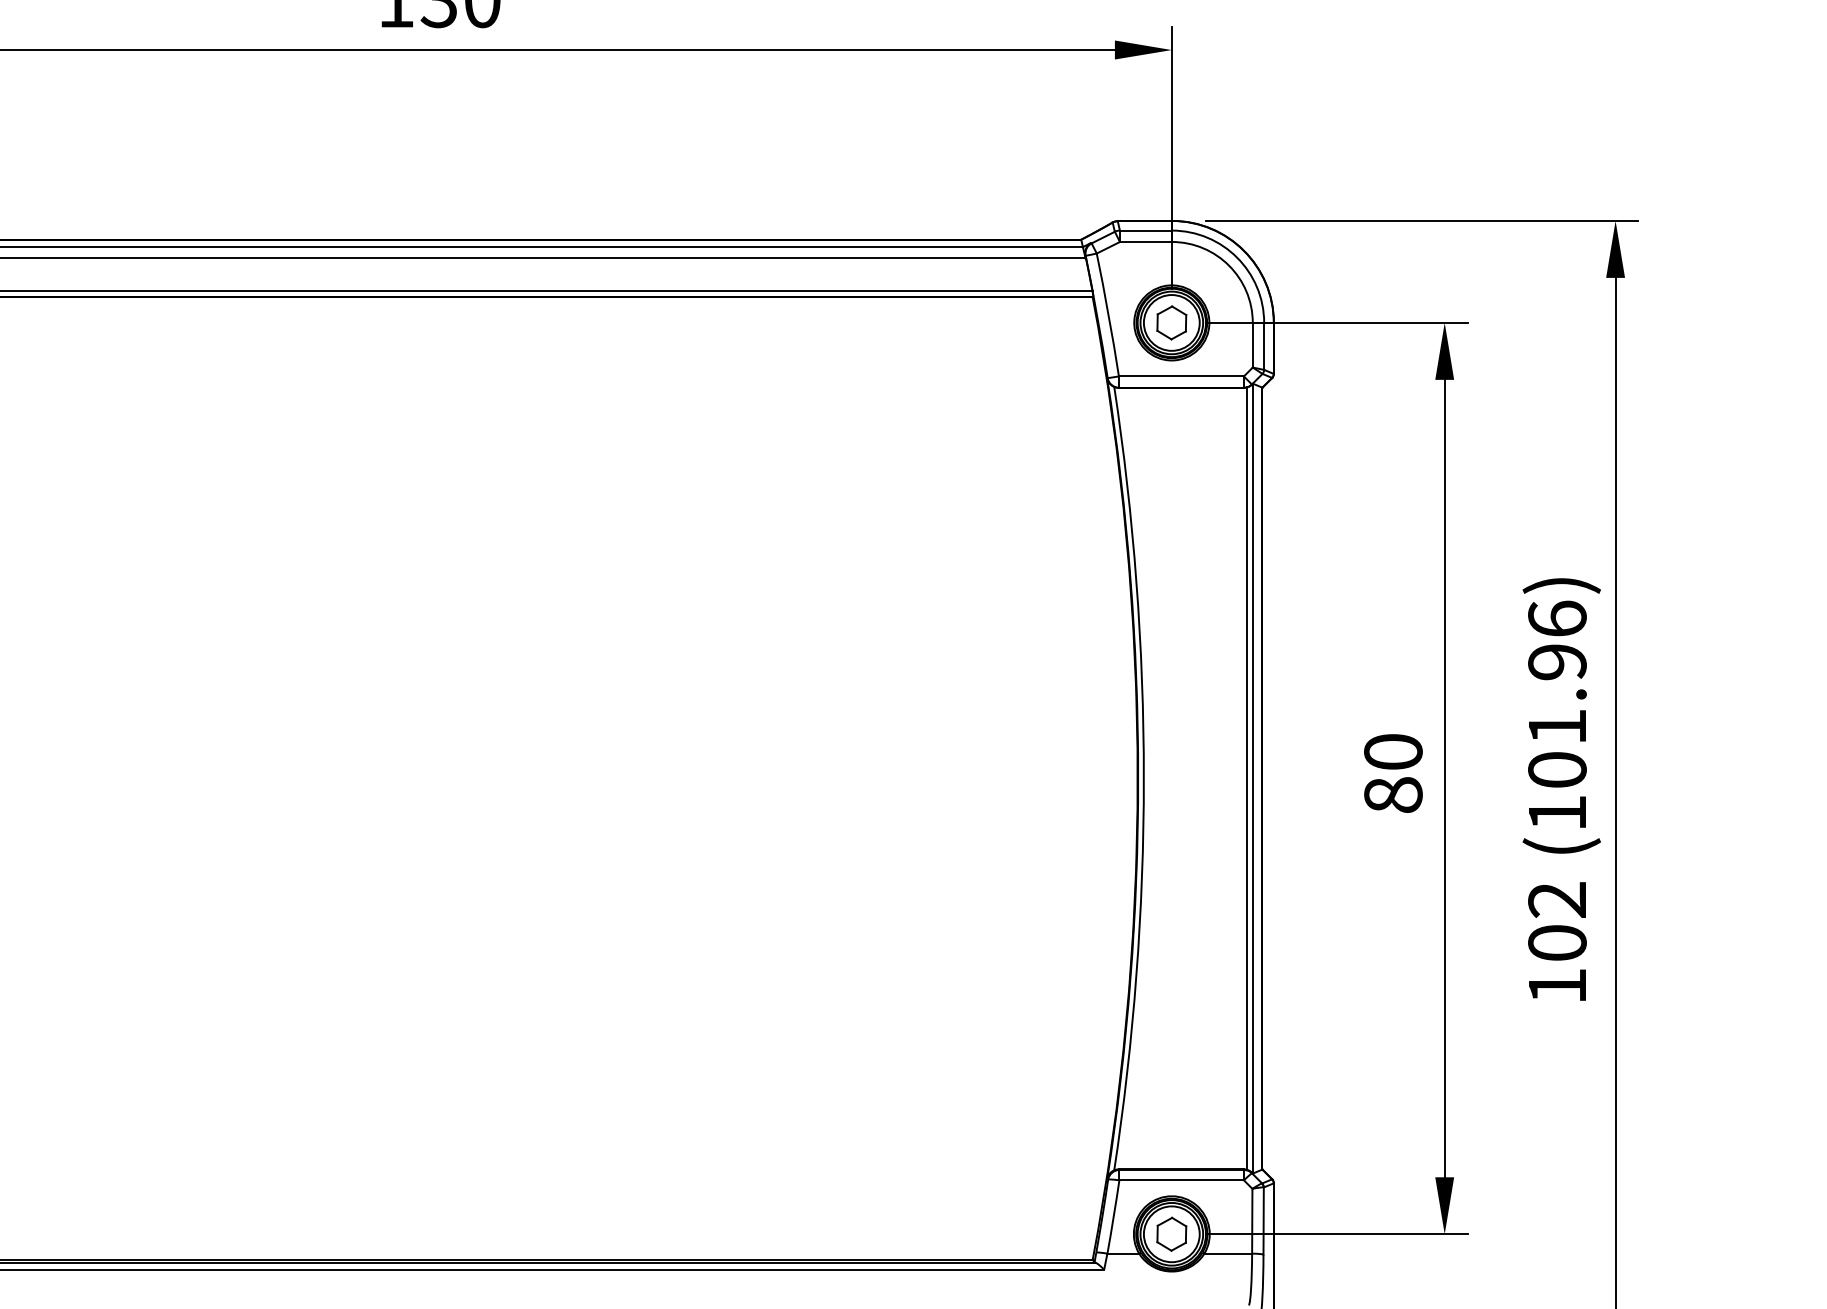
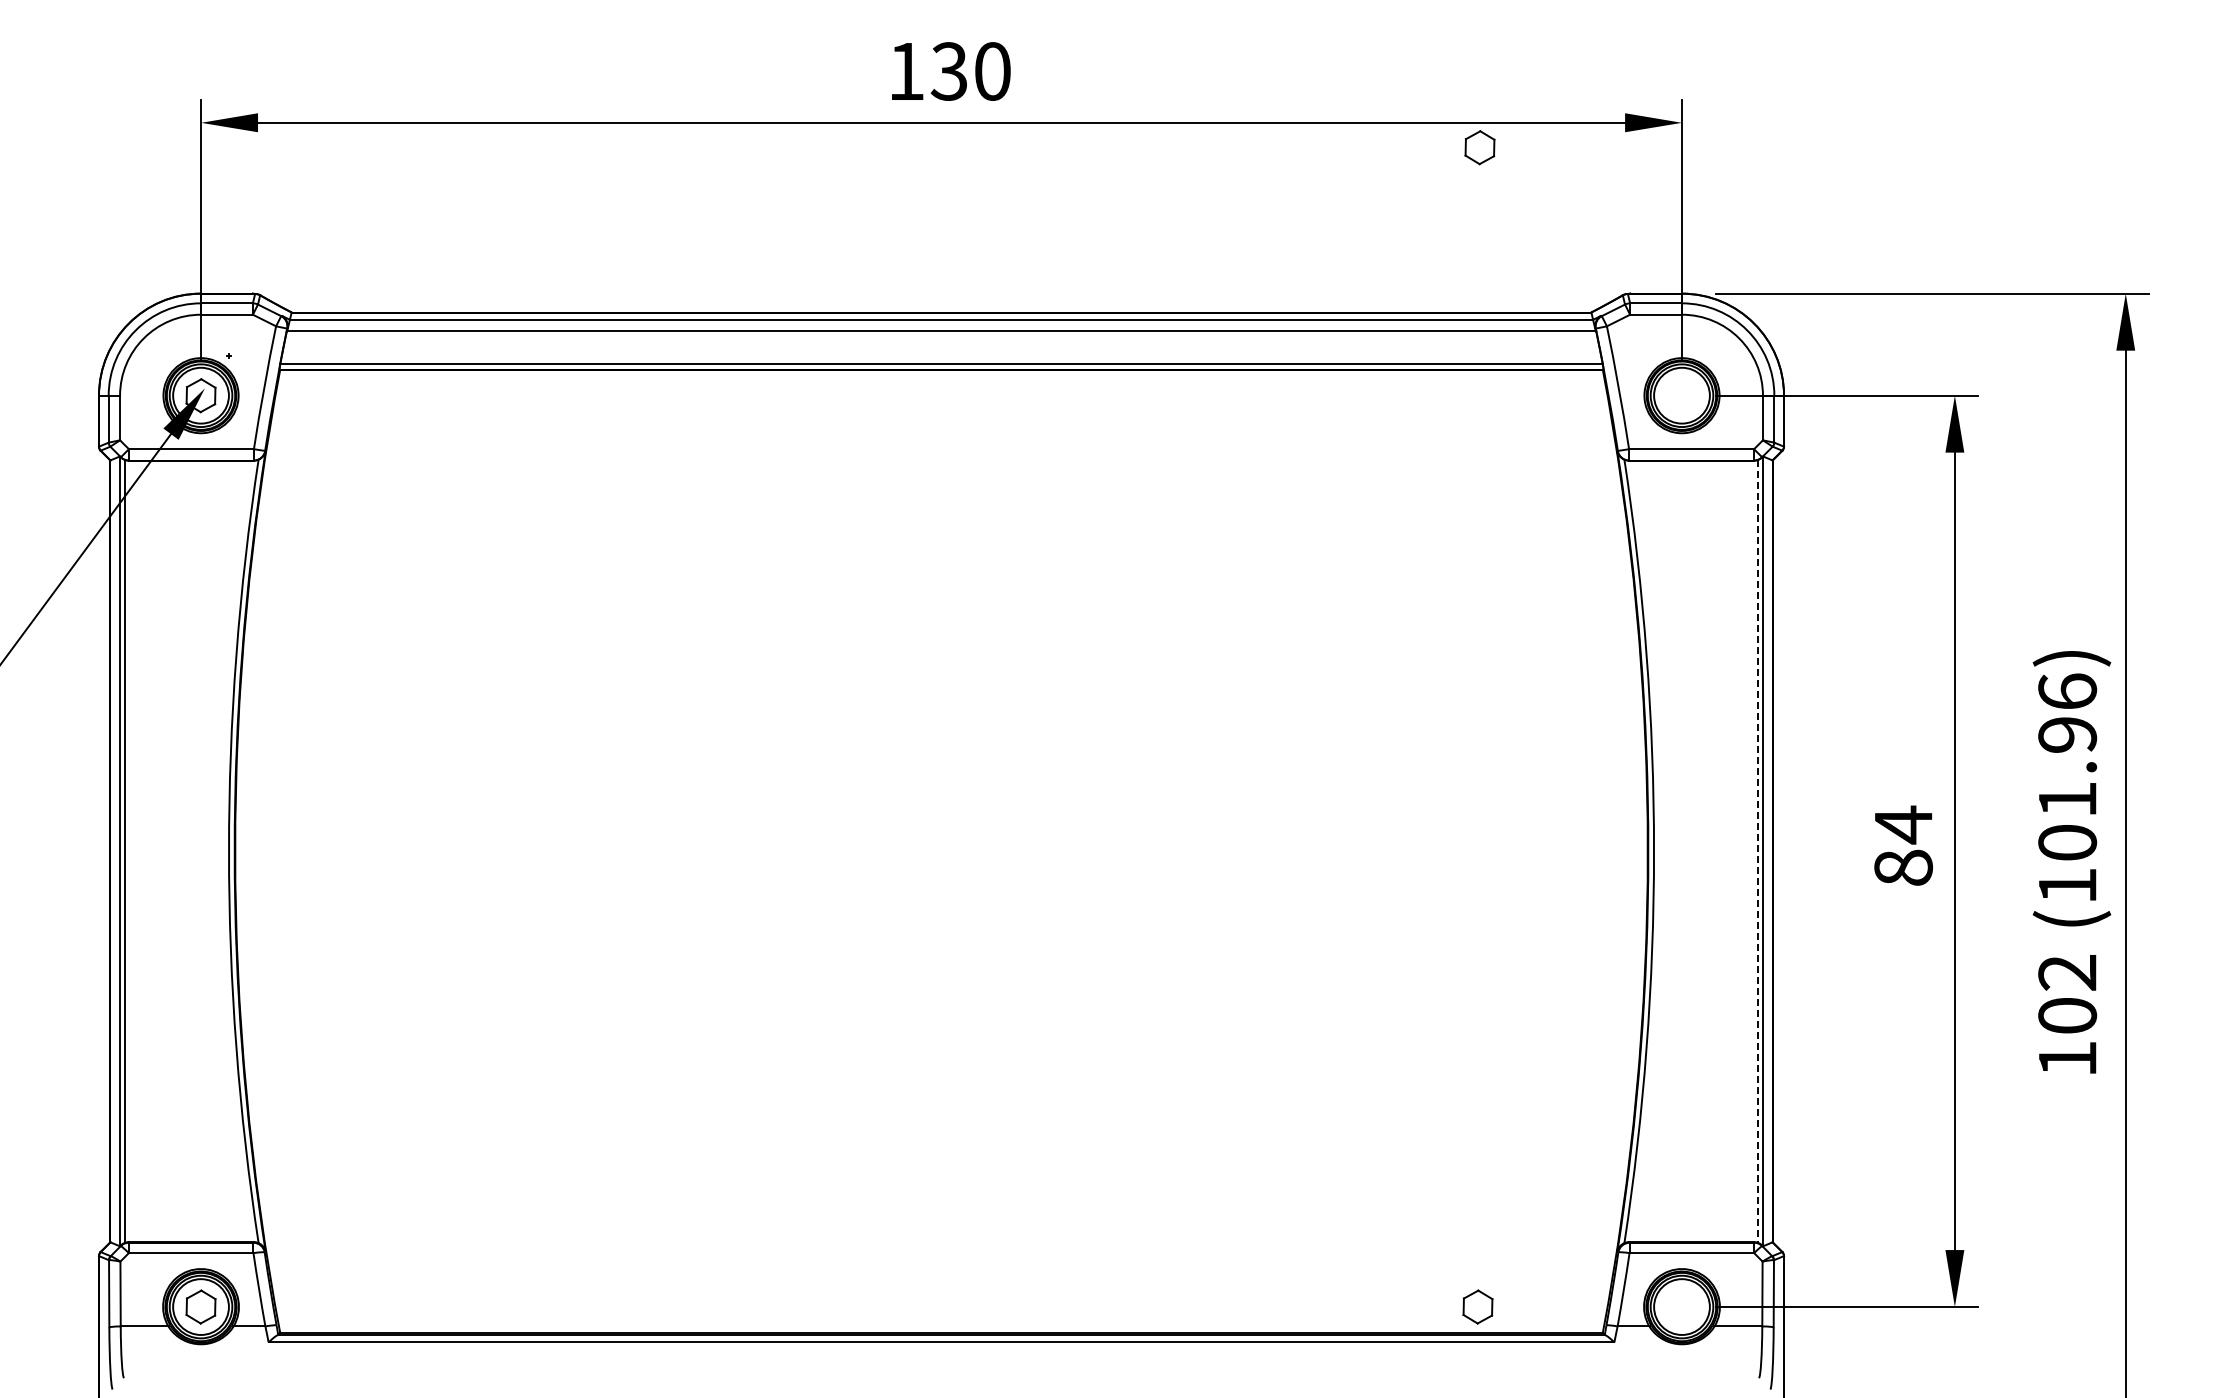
part: (1171, 322) -> (1479, 147), moved
text: (1393, 751) -> (1903, 824), 80 -> 84
line: (1247, 778) -> (1757, 851), solid -> dashed
part: (1171, 1233) -> (1477, 1306), moved

